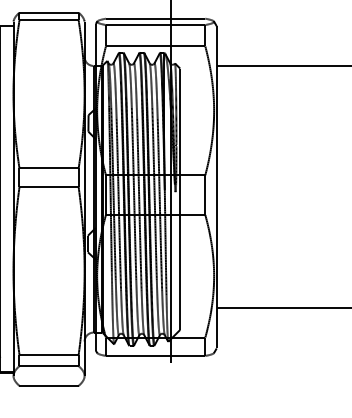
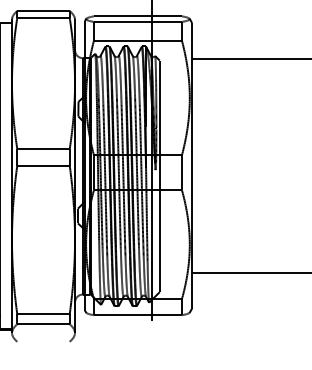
line: (48, 385) -> (42, 341), removed

